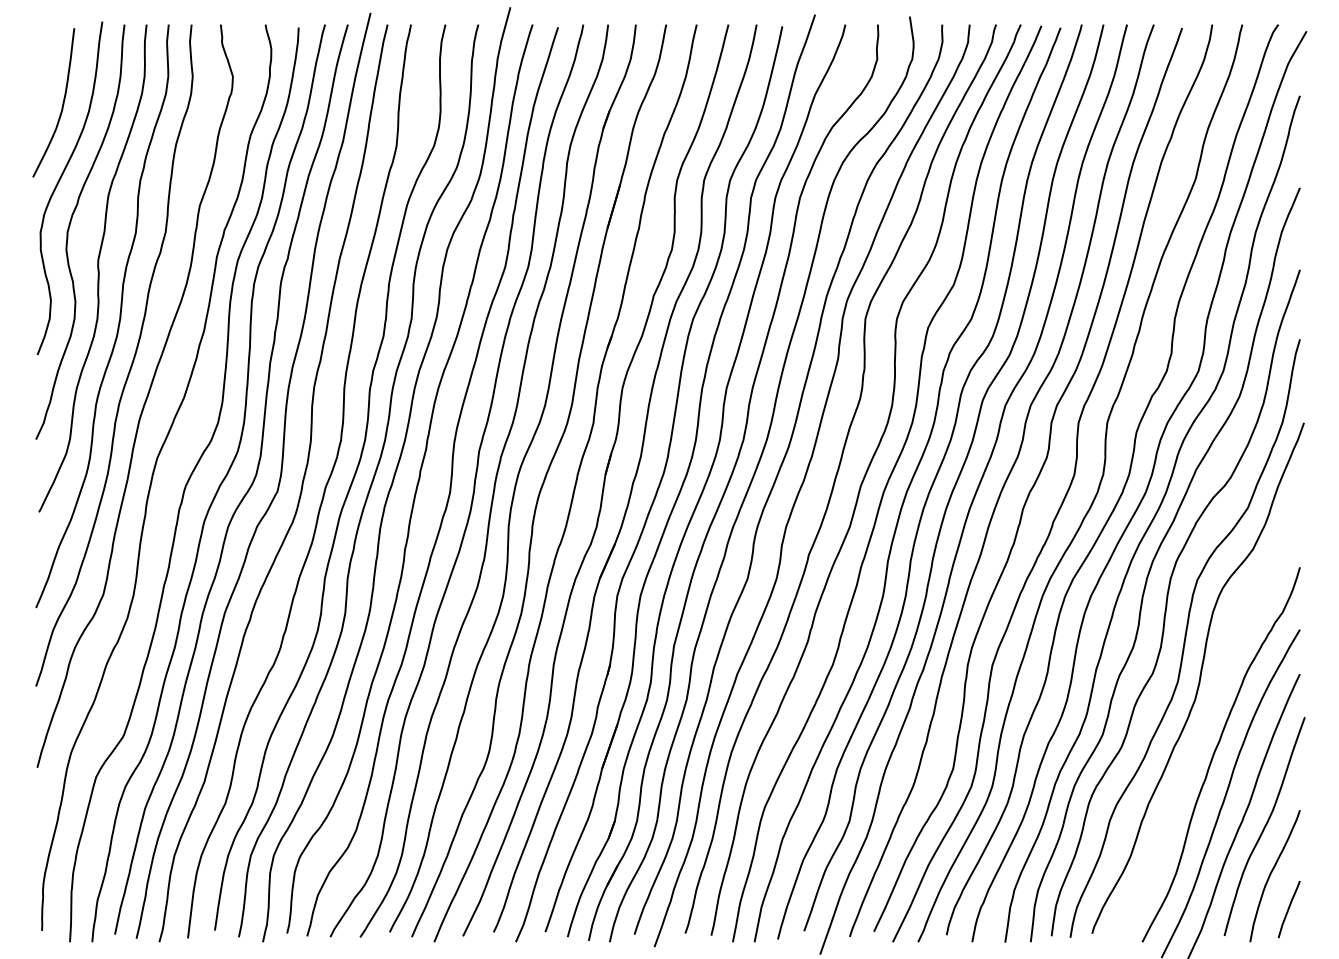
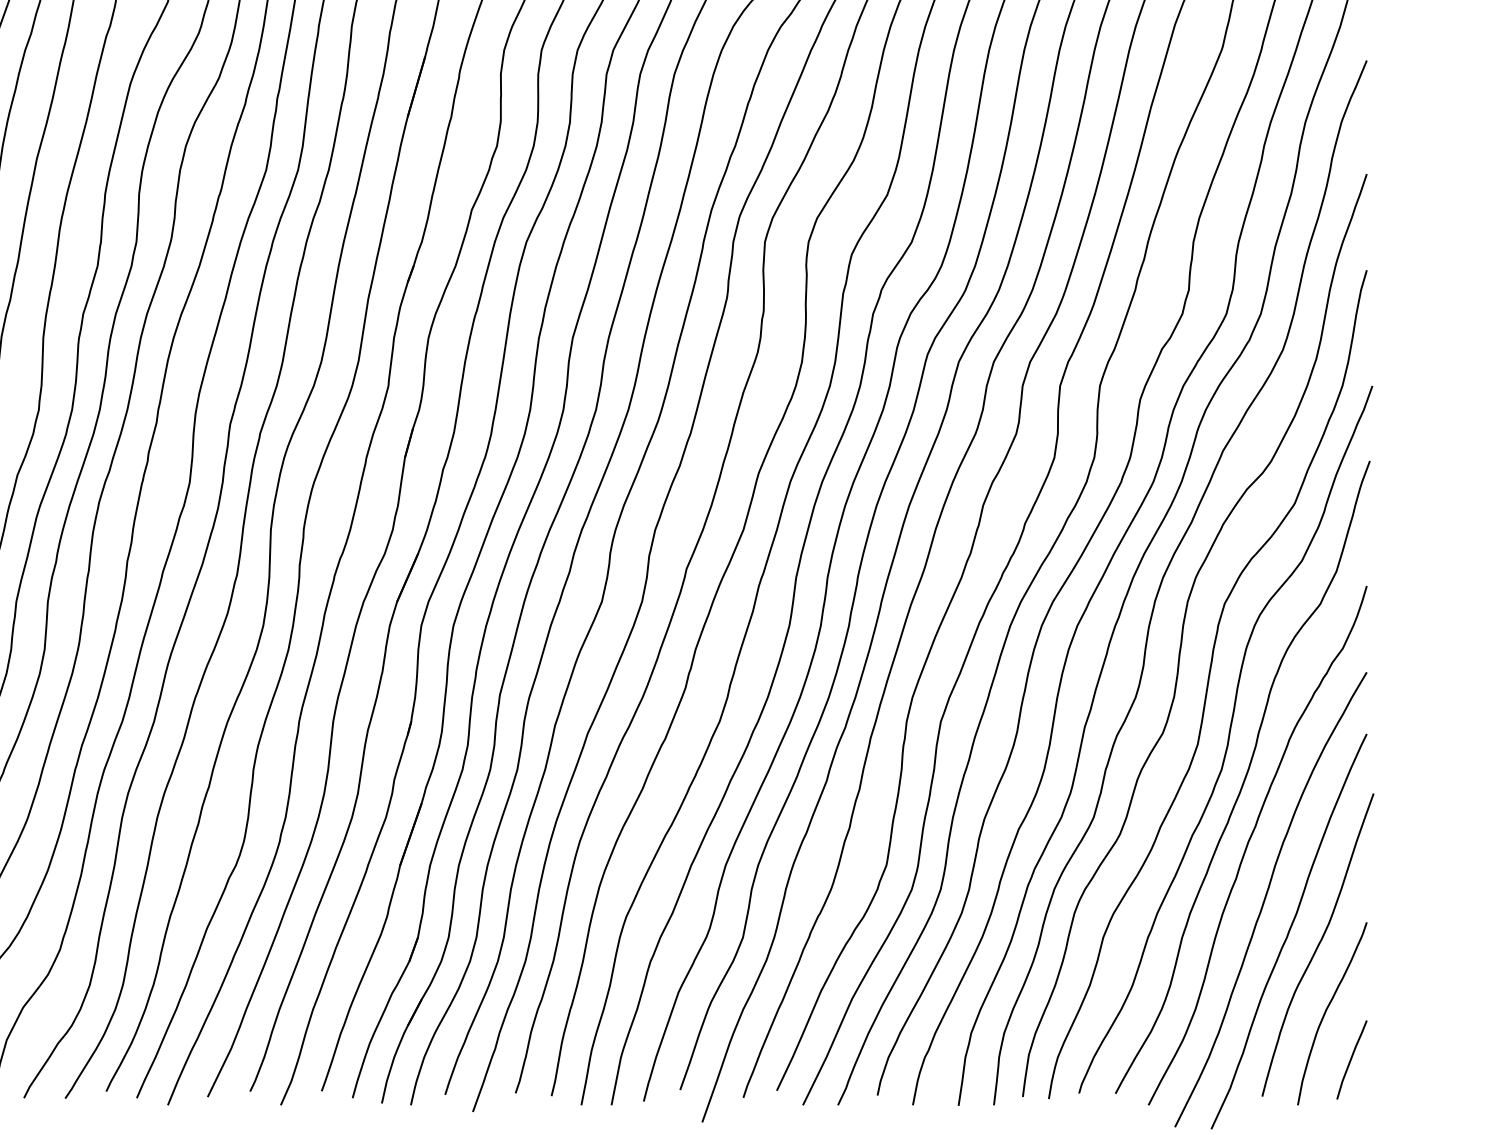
curve: (1211, 705) -> (1244, 777), added

